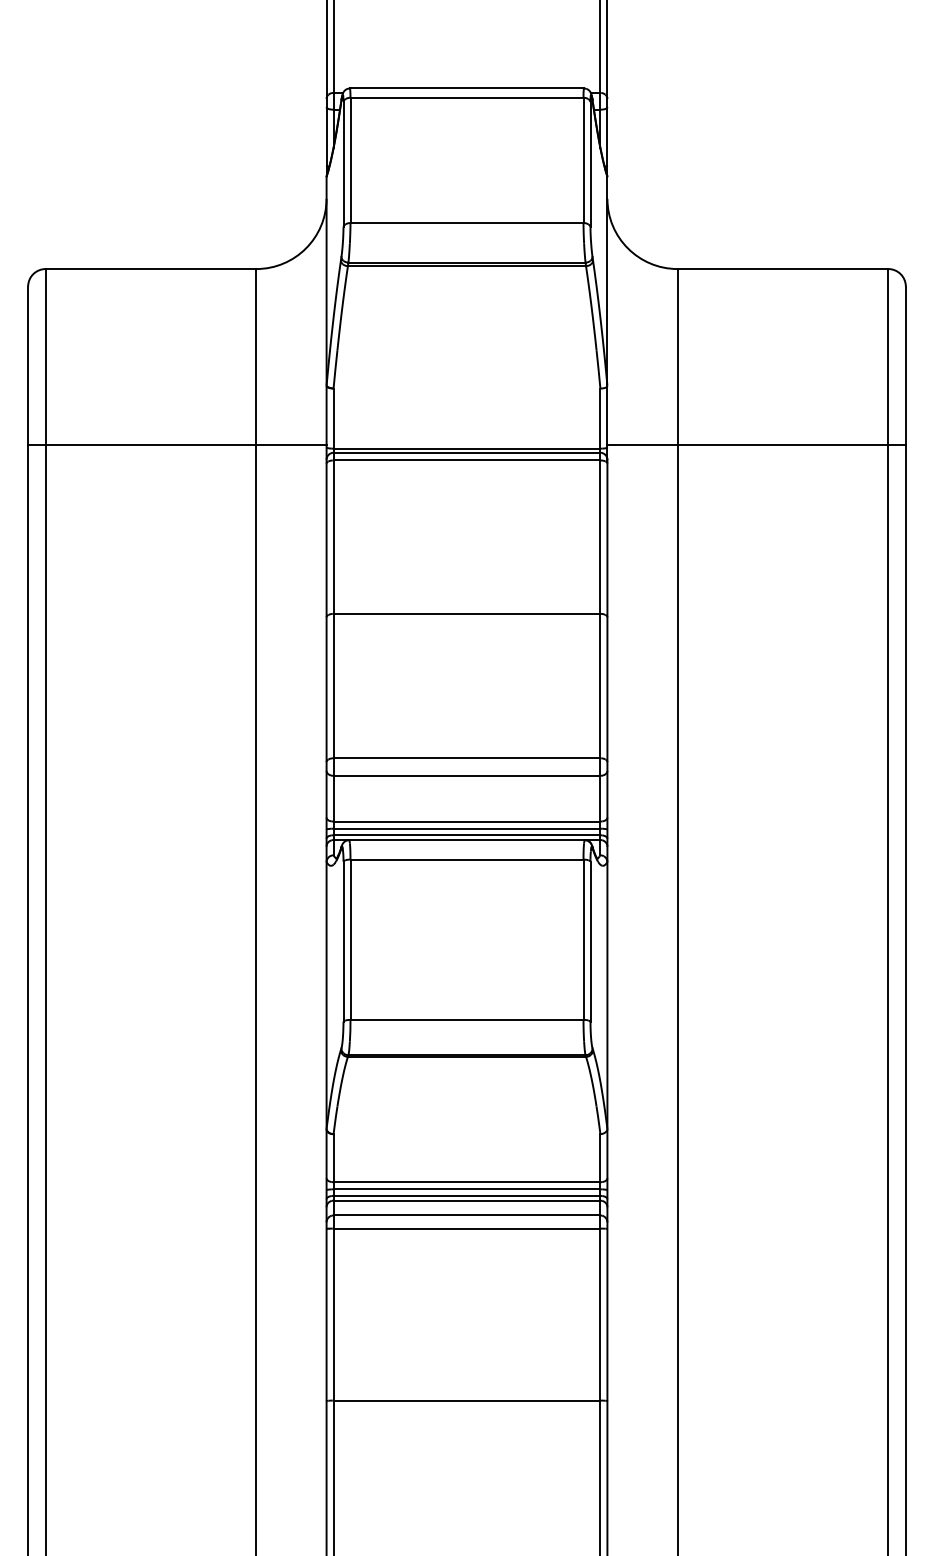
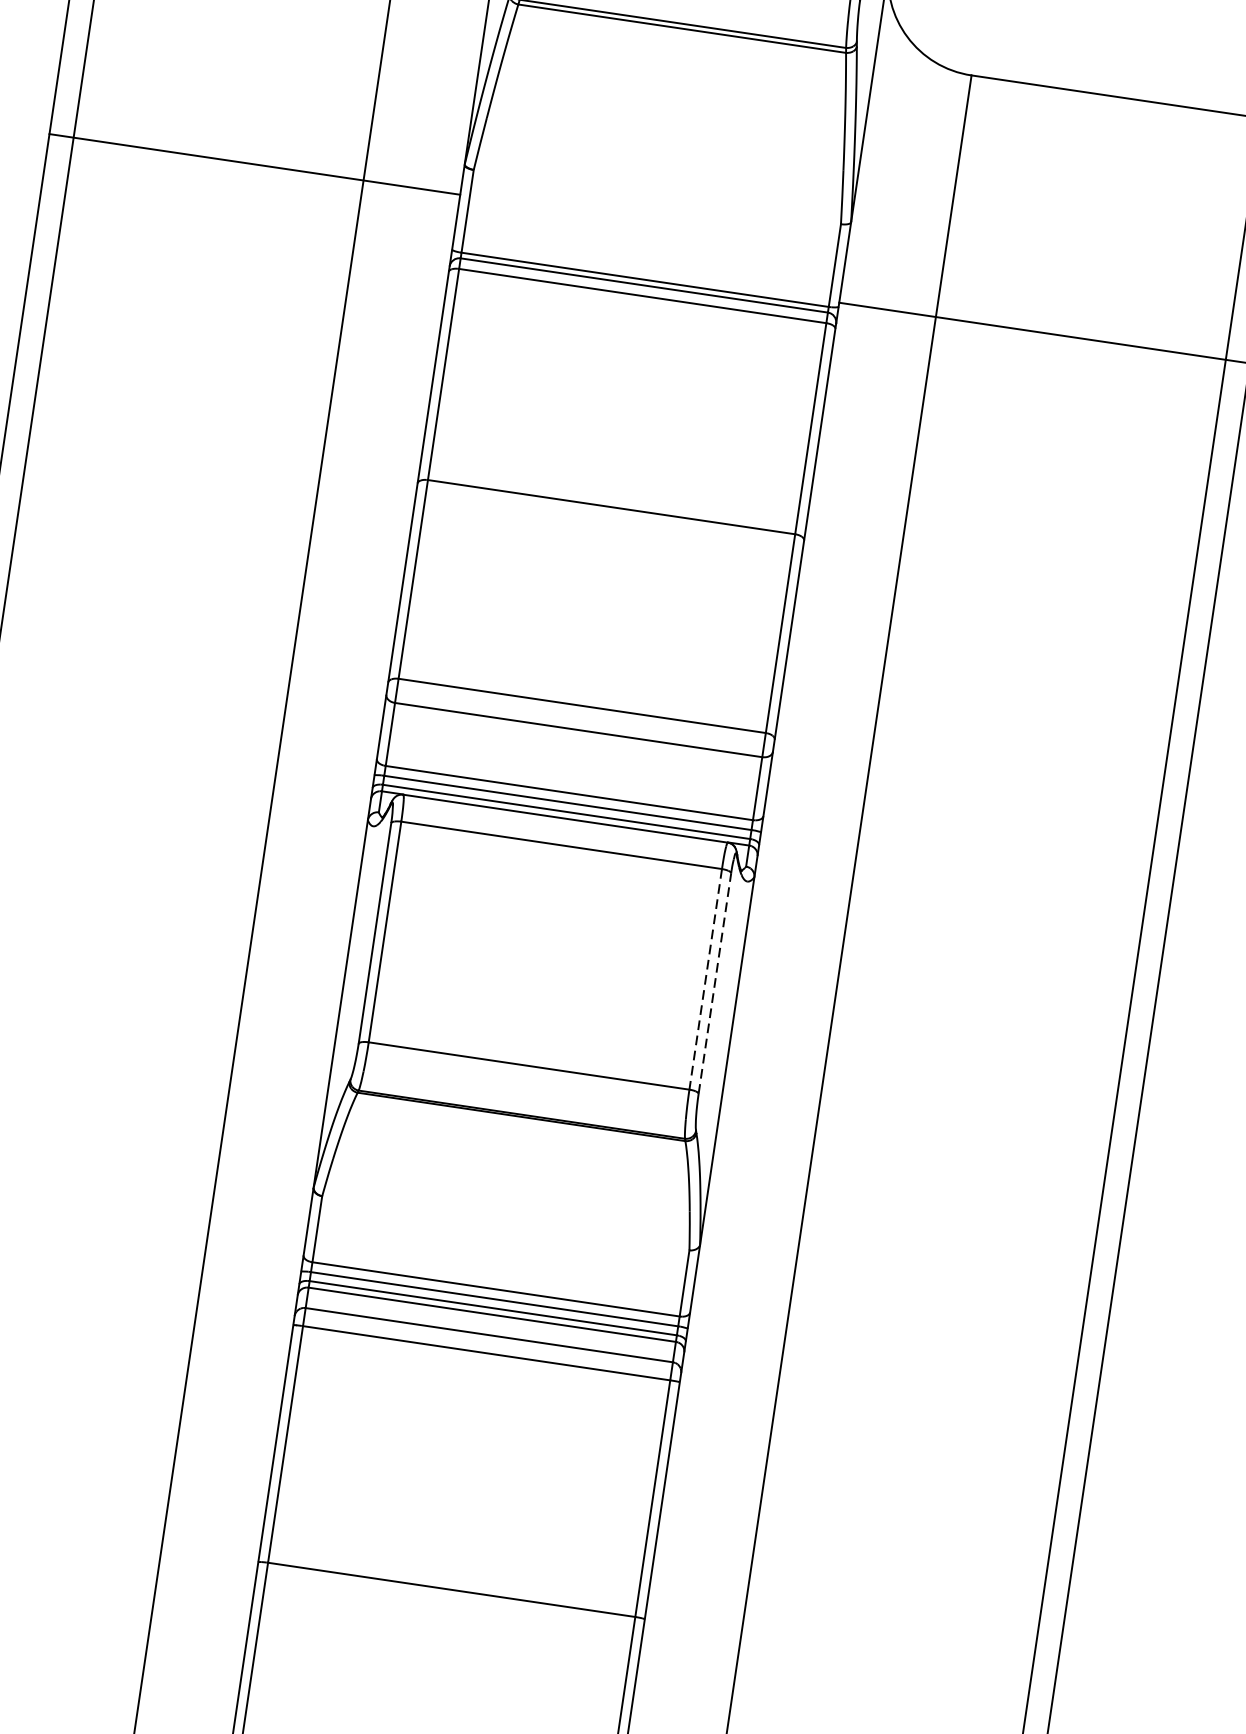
line: (177, 444) -> (255, 164), moved
line: (583, 940) -> (705, 980), solid -> dashed
line: (590, 941) -> (714, 983), solid -> dashed

